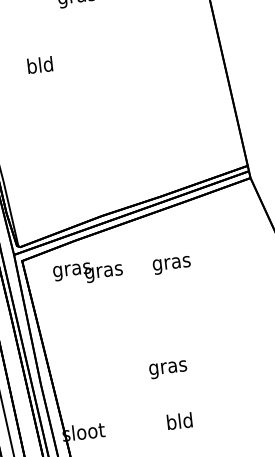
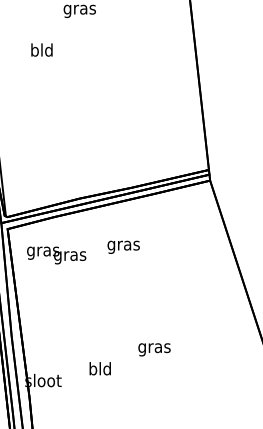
text: (39, 64) -> (41, 49), moved
text: (171, 264) -> (123, 246), moved
text: (87, 272) -> (56, 255), moved
text: (168, 369) -> (154, 349), moved
text: (178, 420) -> (99, 368), moved

